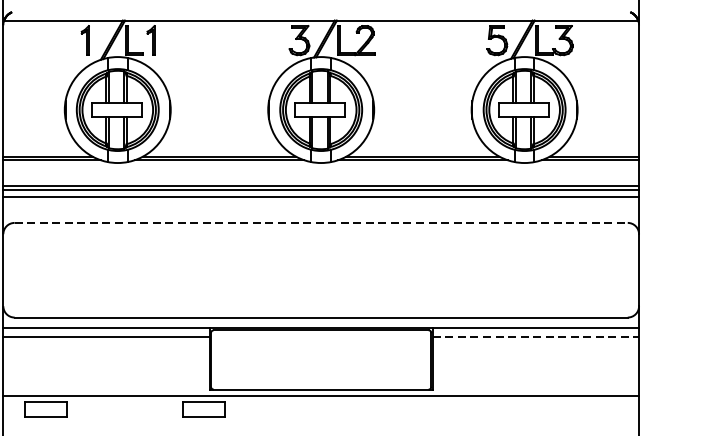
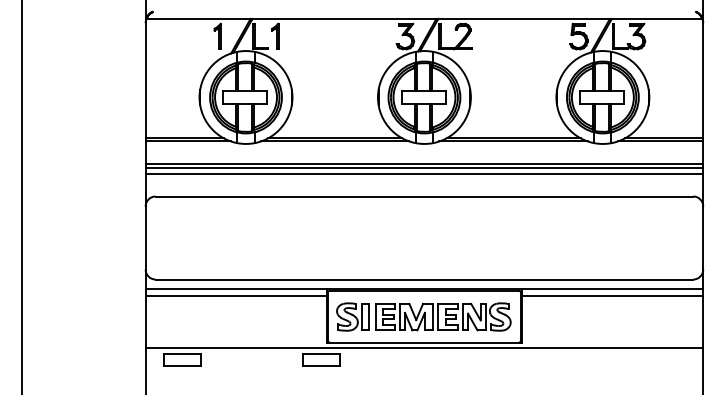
line: (321, 222) -> (424, 196), dashed -> solid
line: (536, 336) -> (613, 296), dashed -> solid
part: (320, 359) -> (423, 316), added

